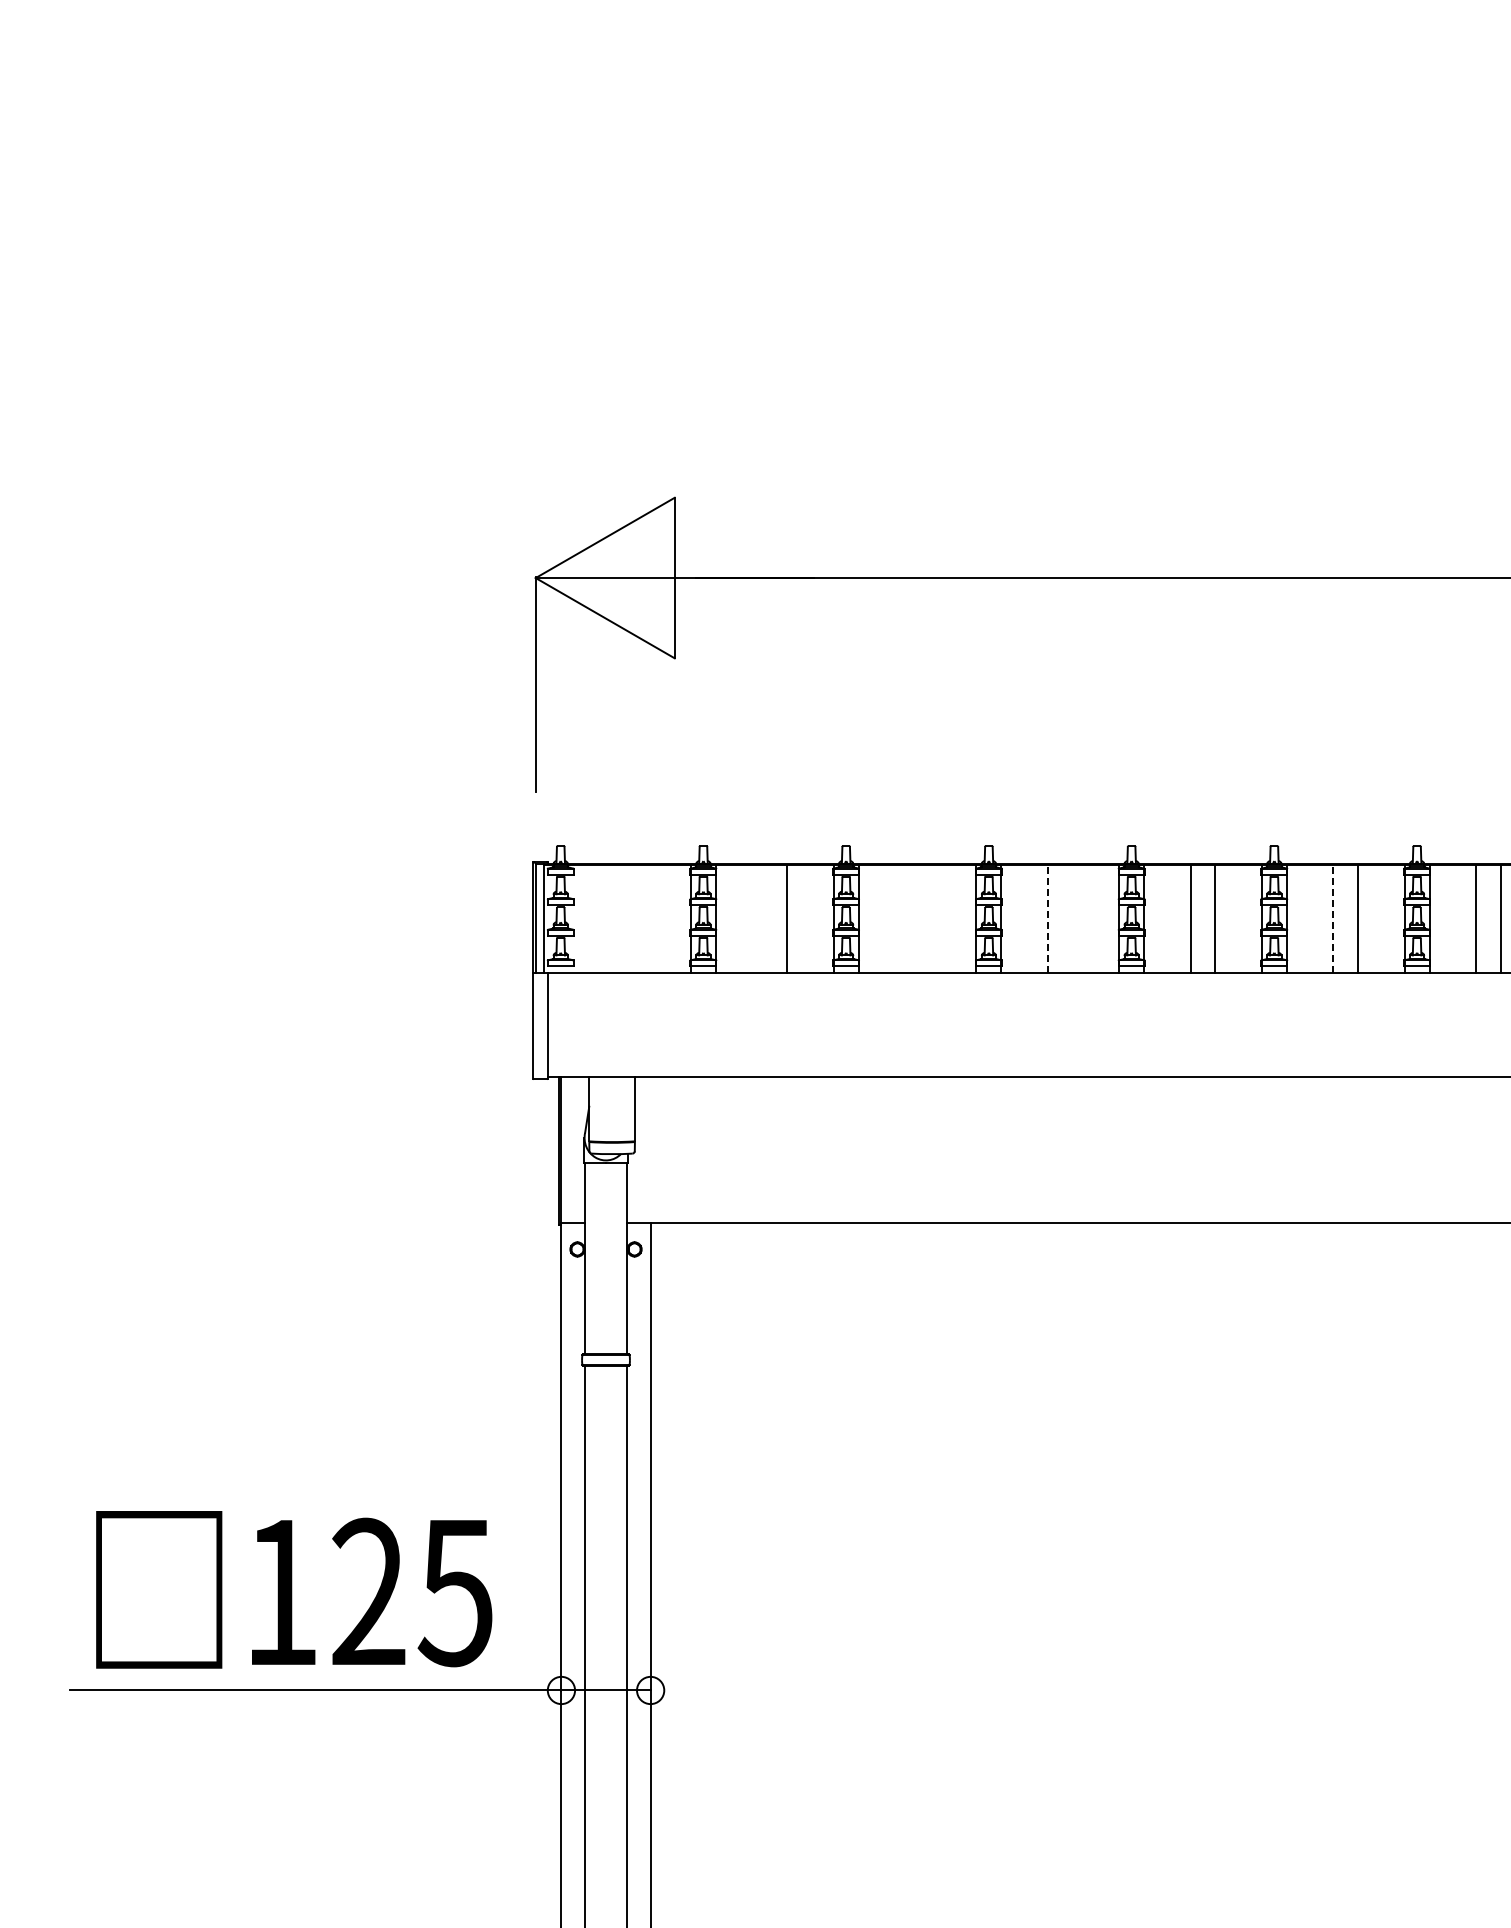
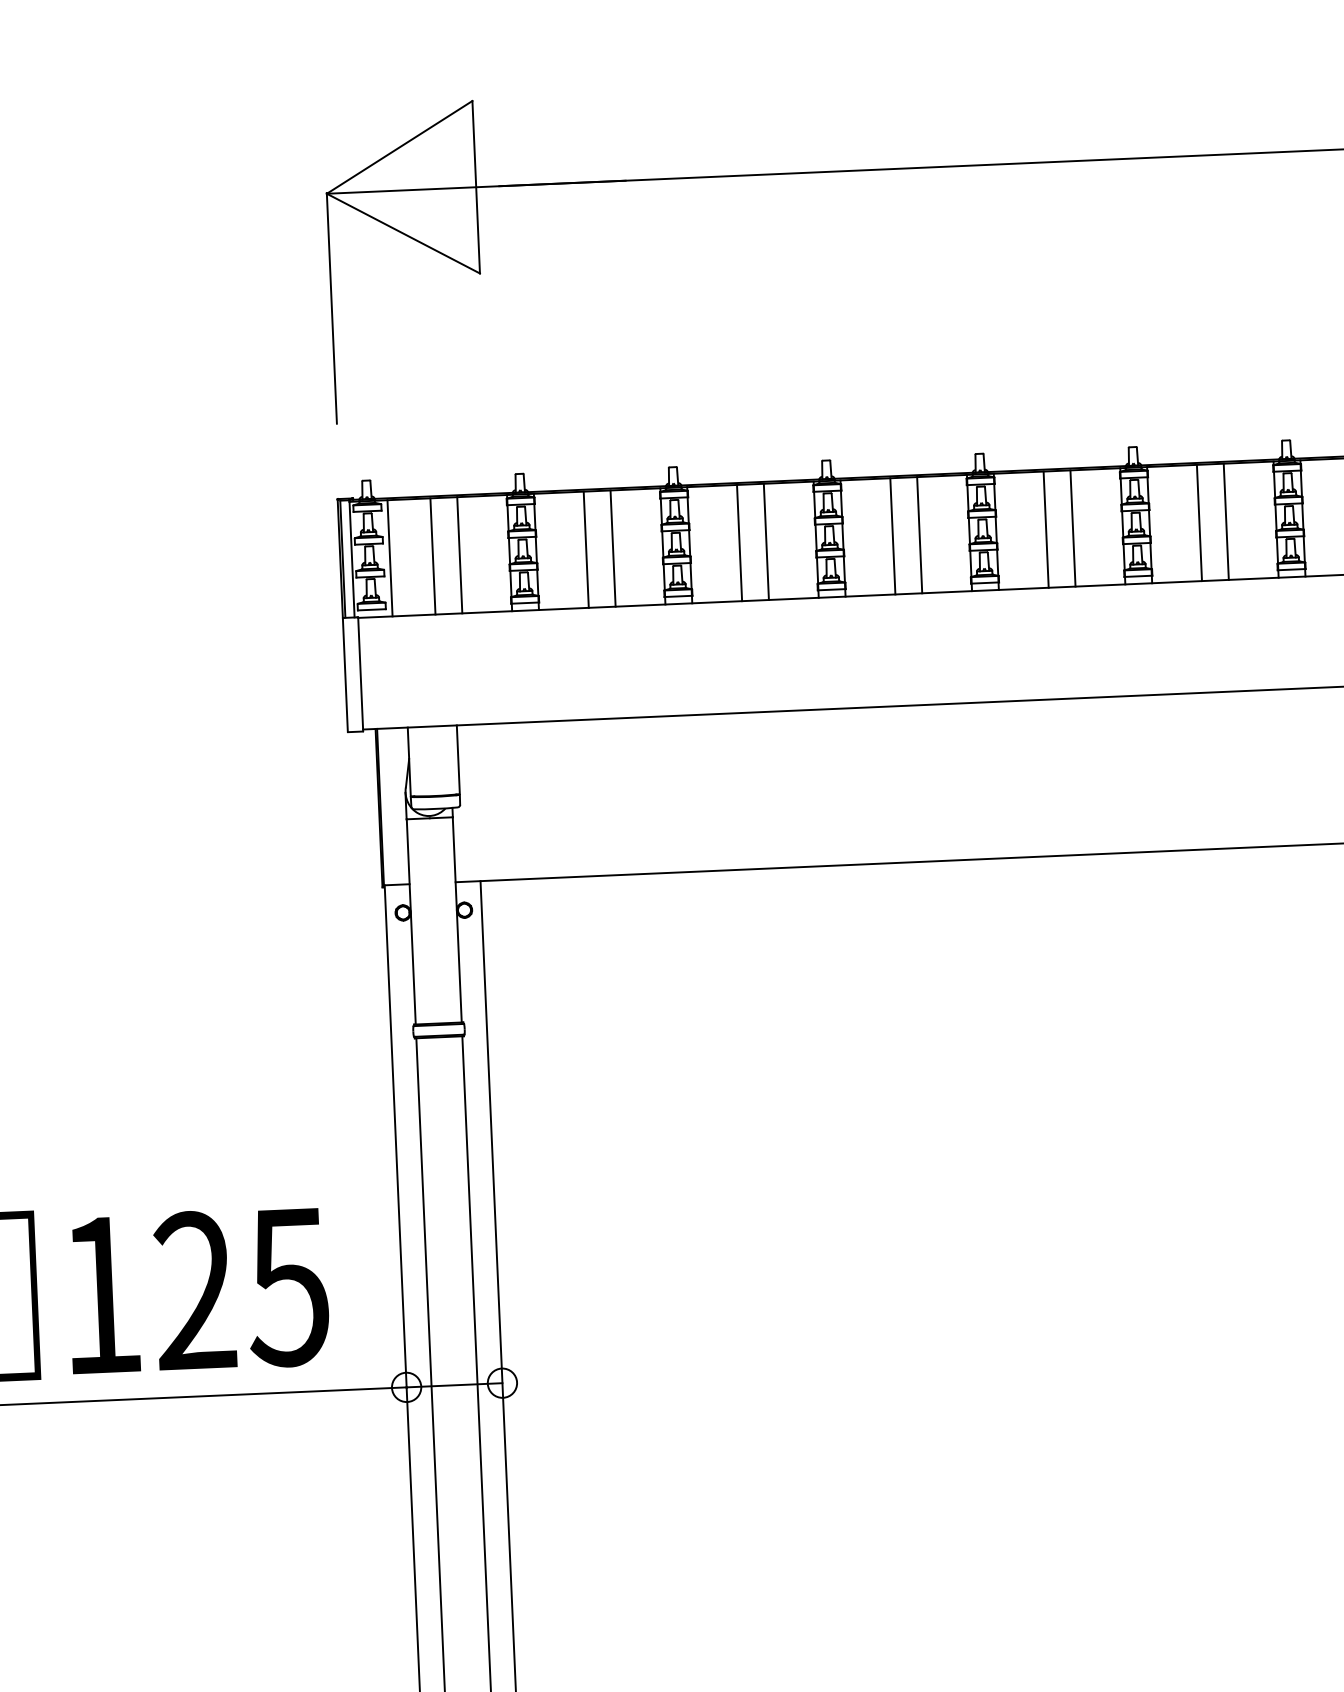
line: (1047, 918) -> (892, 535), dashed -> solid
line: (1333, 918) -> (1199, 522), dashed -> solid
line: (579, 919) -> (389, 558), added
line: (619, 919) -> (432, 556), added
line: (644, 919) -> (459, 555), added
line: (762, 919) -> (586, 549), added
line: (905, 919) -> (740, 543), added
line: (930, 919) -> (766, 541), added
line: (1072, 919) -> (919, 535), added

